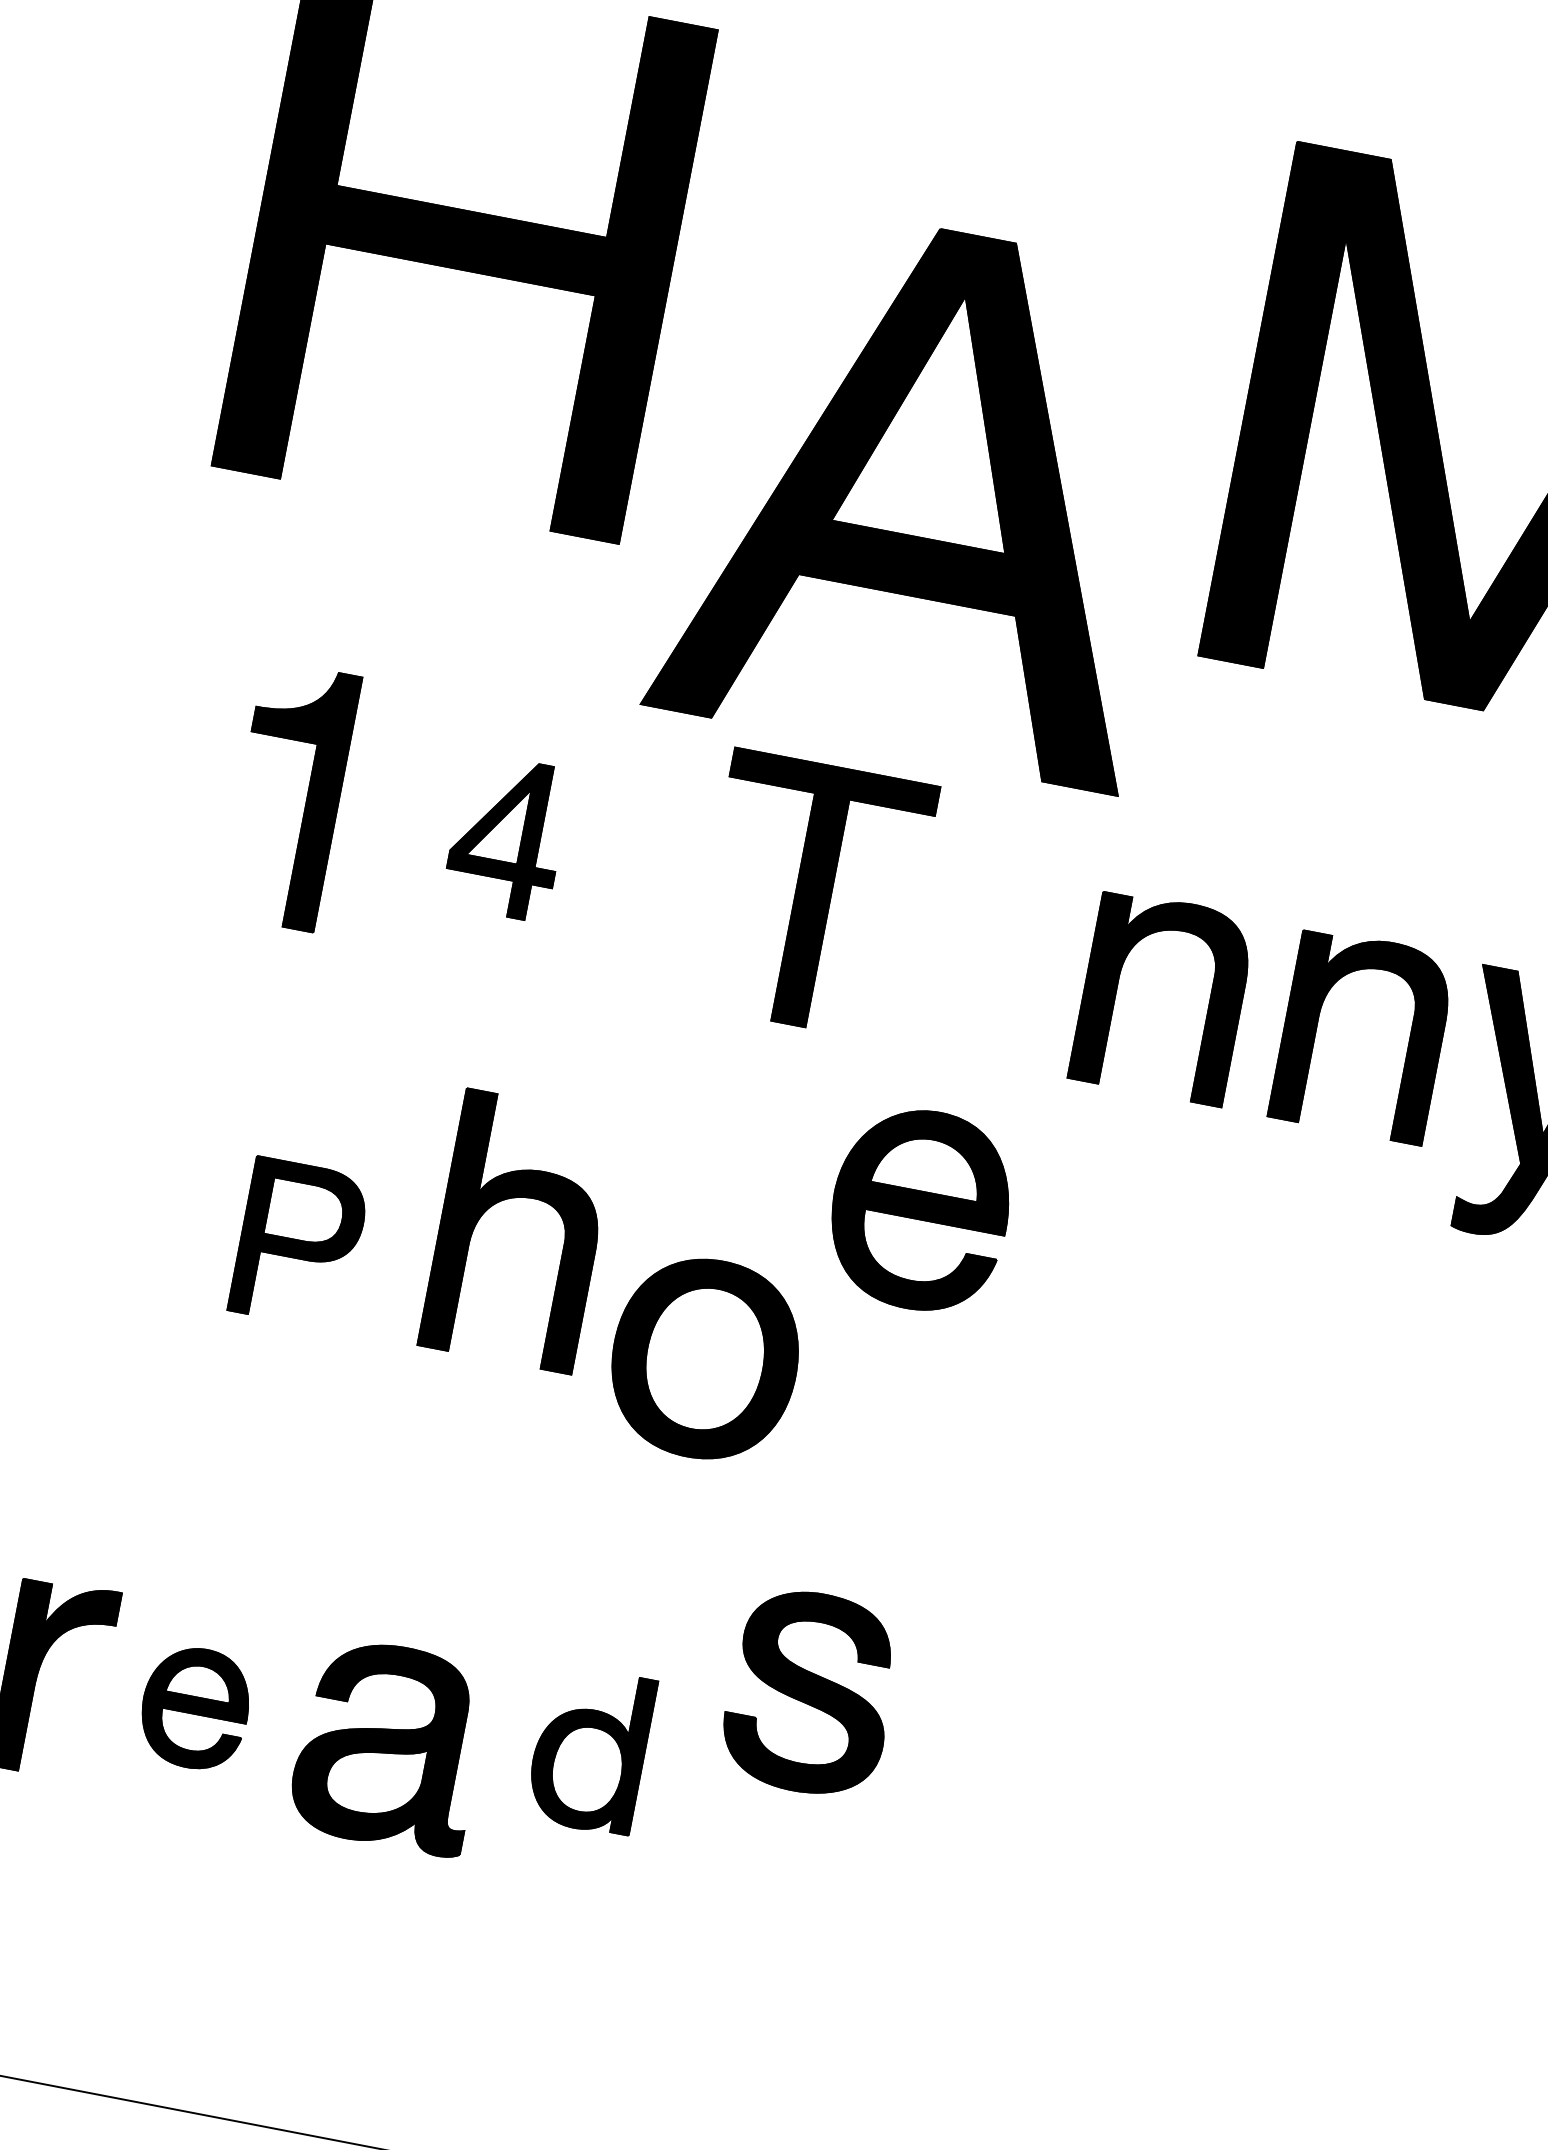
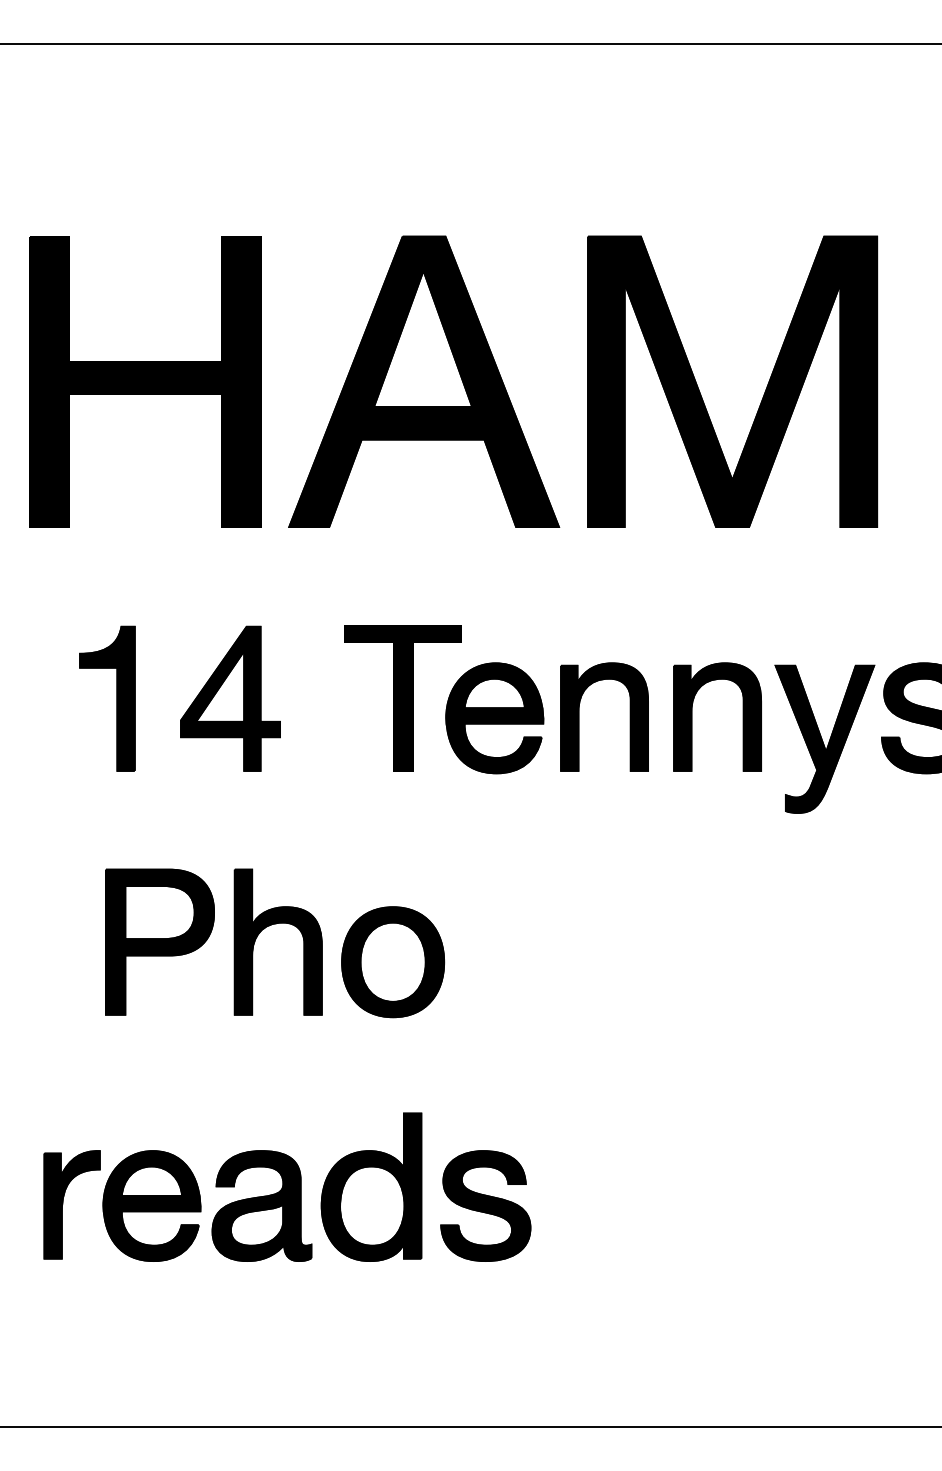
part: (929, 492) -> (424, 381), moved
part: (507, 837) -> (230, 698), size x1.67
part: (508, 1200) -> (269, 926), moved
part: (919, 1210) -> (494, 718), moved
part: (298, 1242) -> (159, 941), size x1.67
part: (810, 1691) -> (485, 1205), moved
part: (194, 1707) -> (151, 1205), size x1.67
part: (590, 1748) -> (371, 1186), size x1.67

